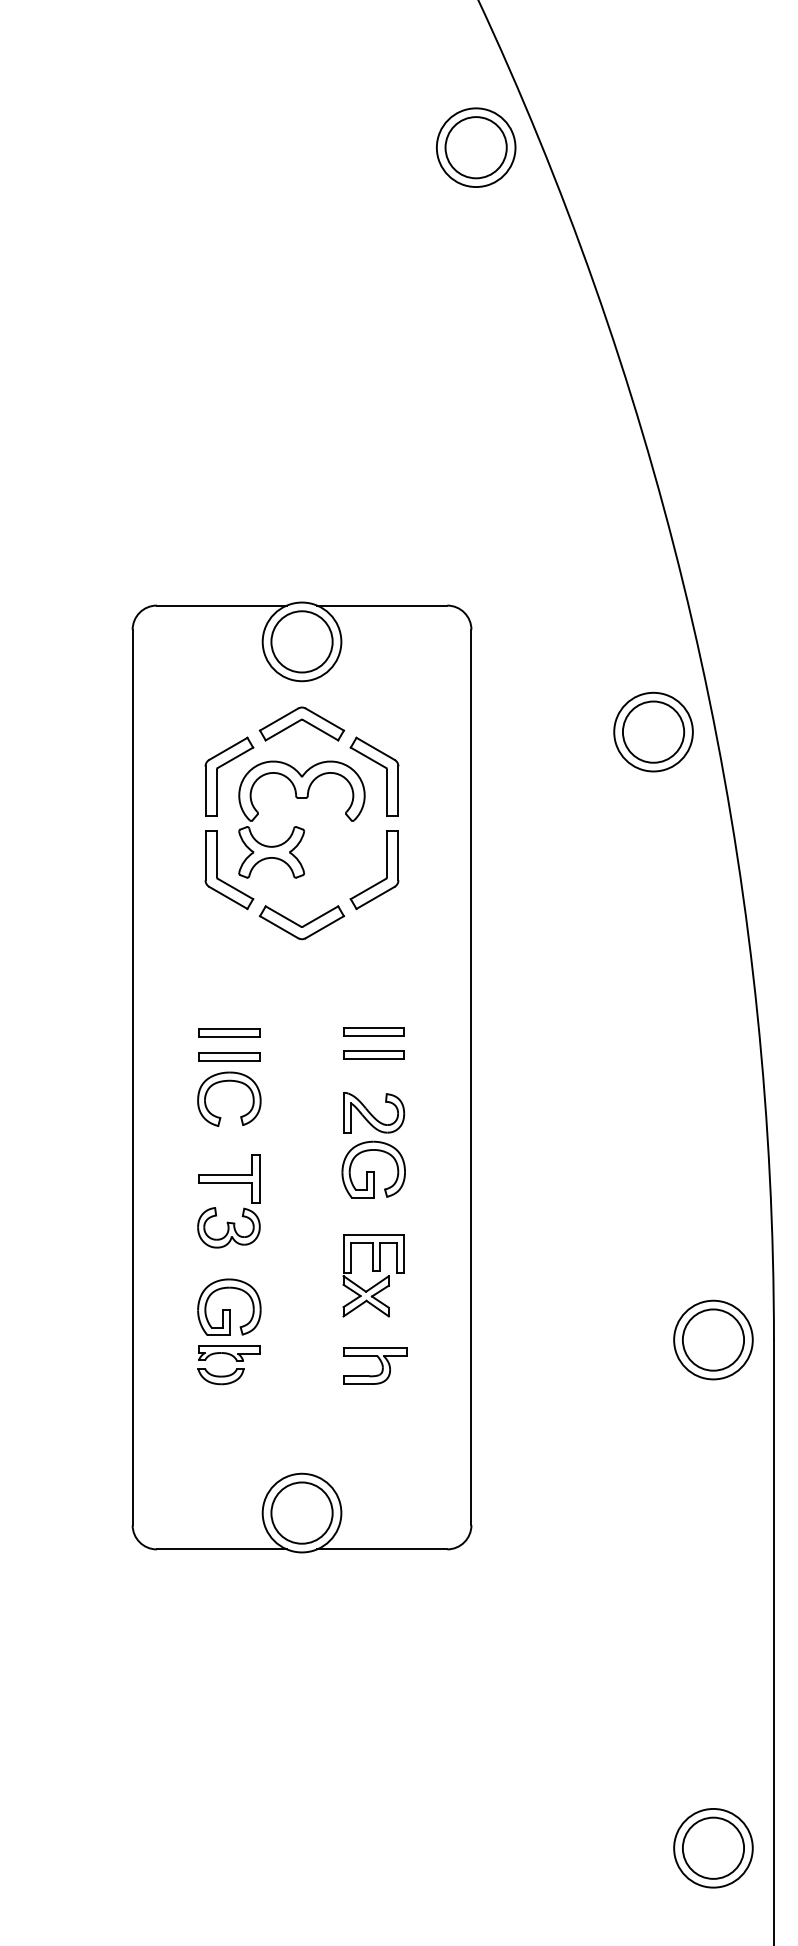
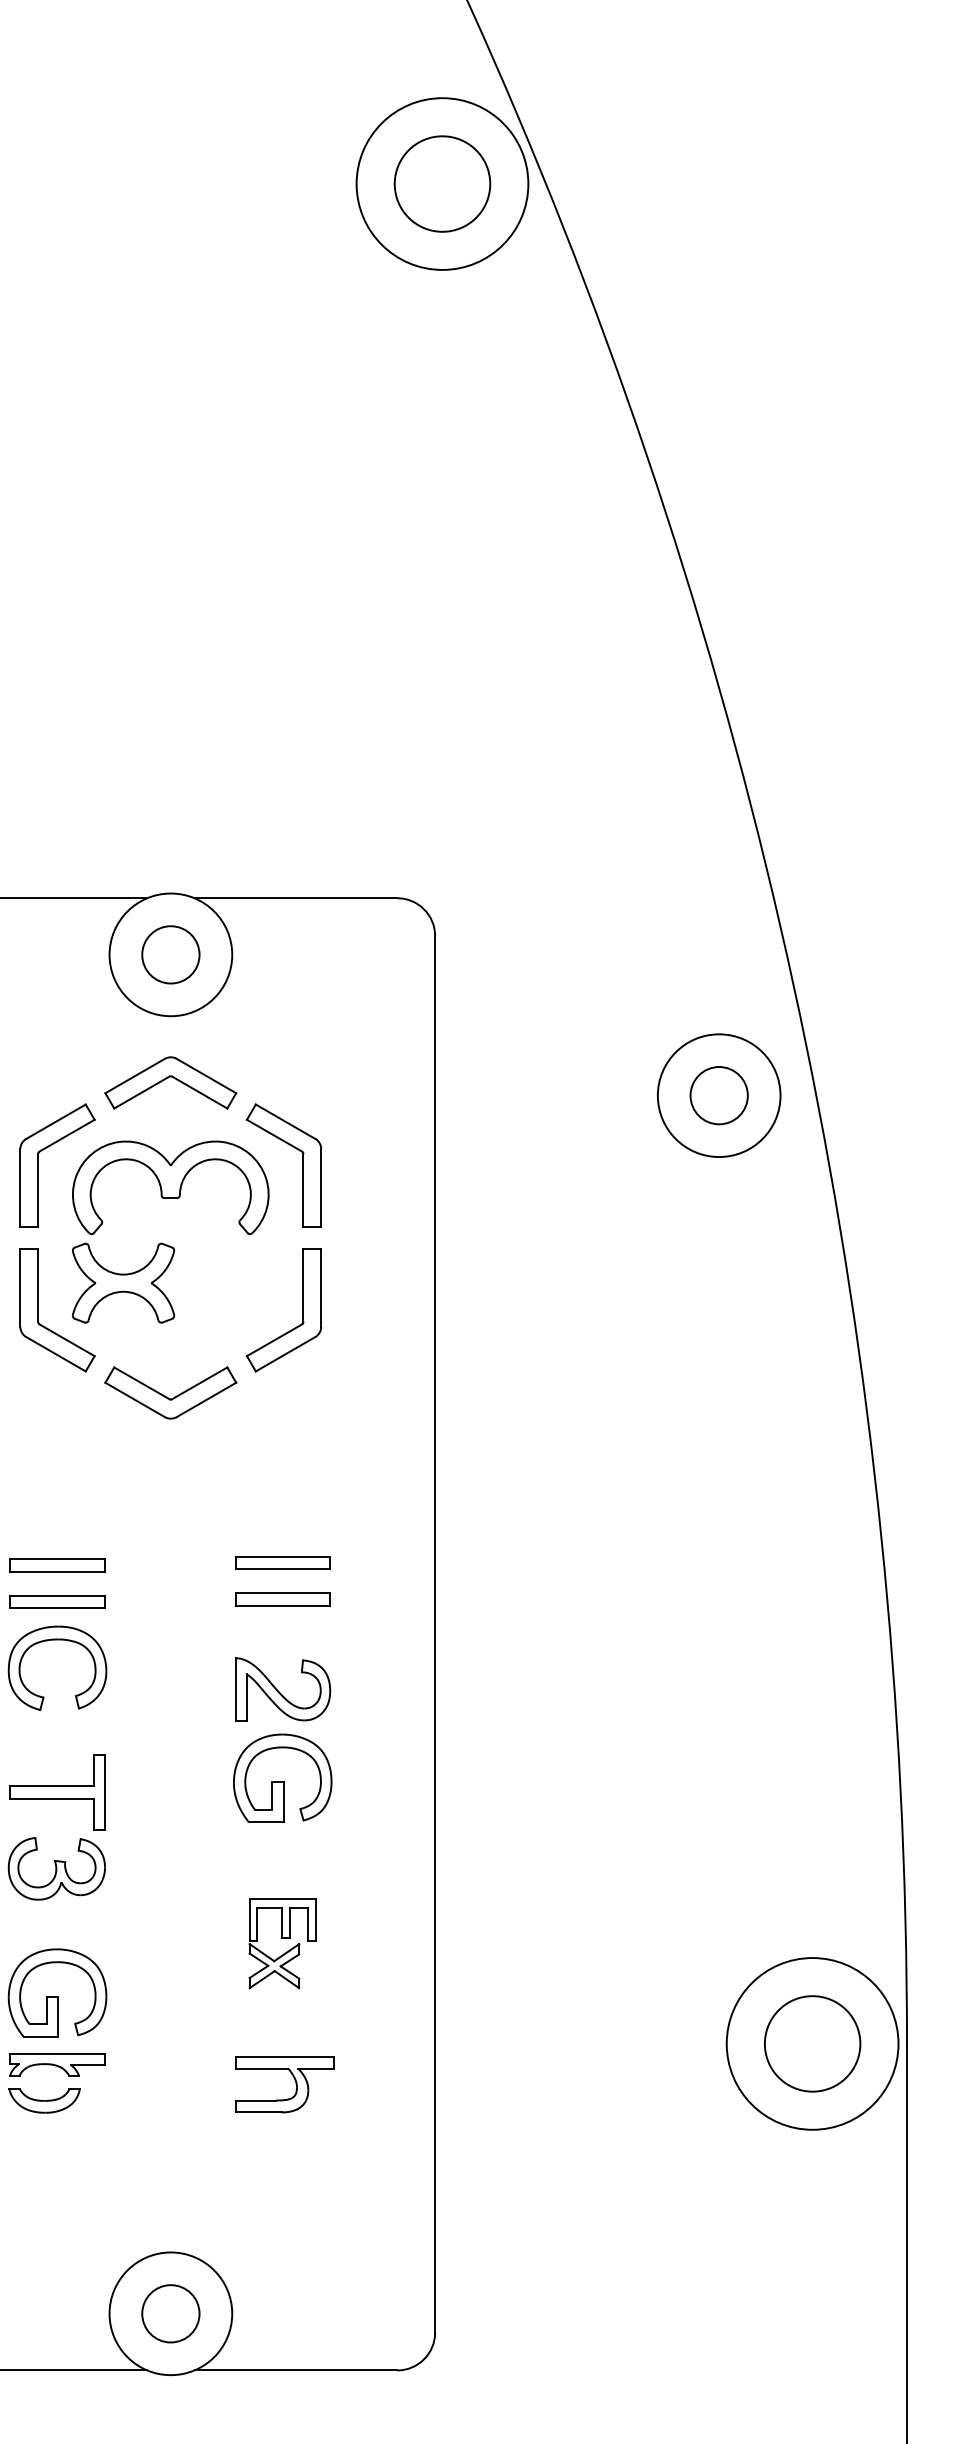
circle: (475, 147) -> (441, 183), size x1.4
circle: (301, 641) -> (170, 954), size x0.6
circle: (653, 731) -> (719, 1094), size x0.6
part: (373, 1275) -> (282, 1943), size x0.7
circle: (713, 1339) -> (812, 2043), size x1.4
circle: (301, 1512) -> (170, 2312), size x0.6

